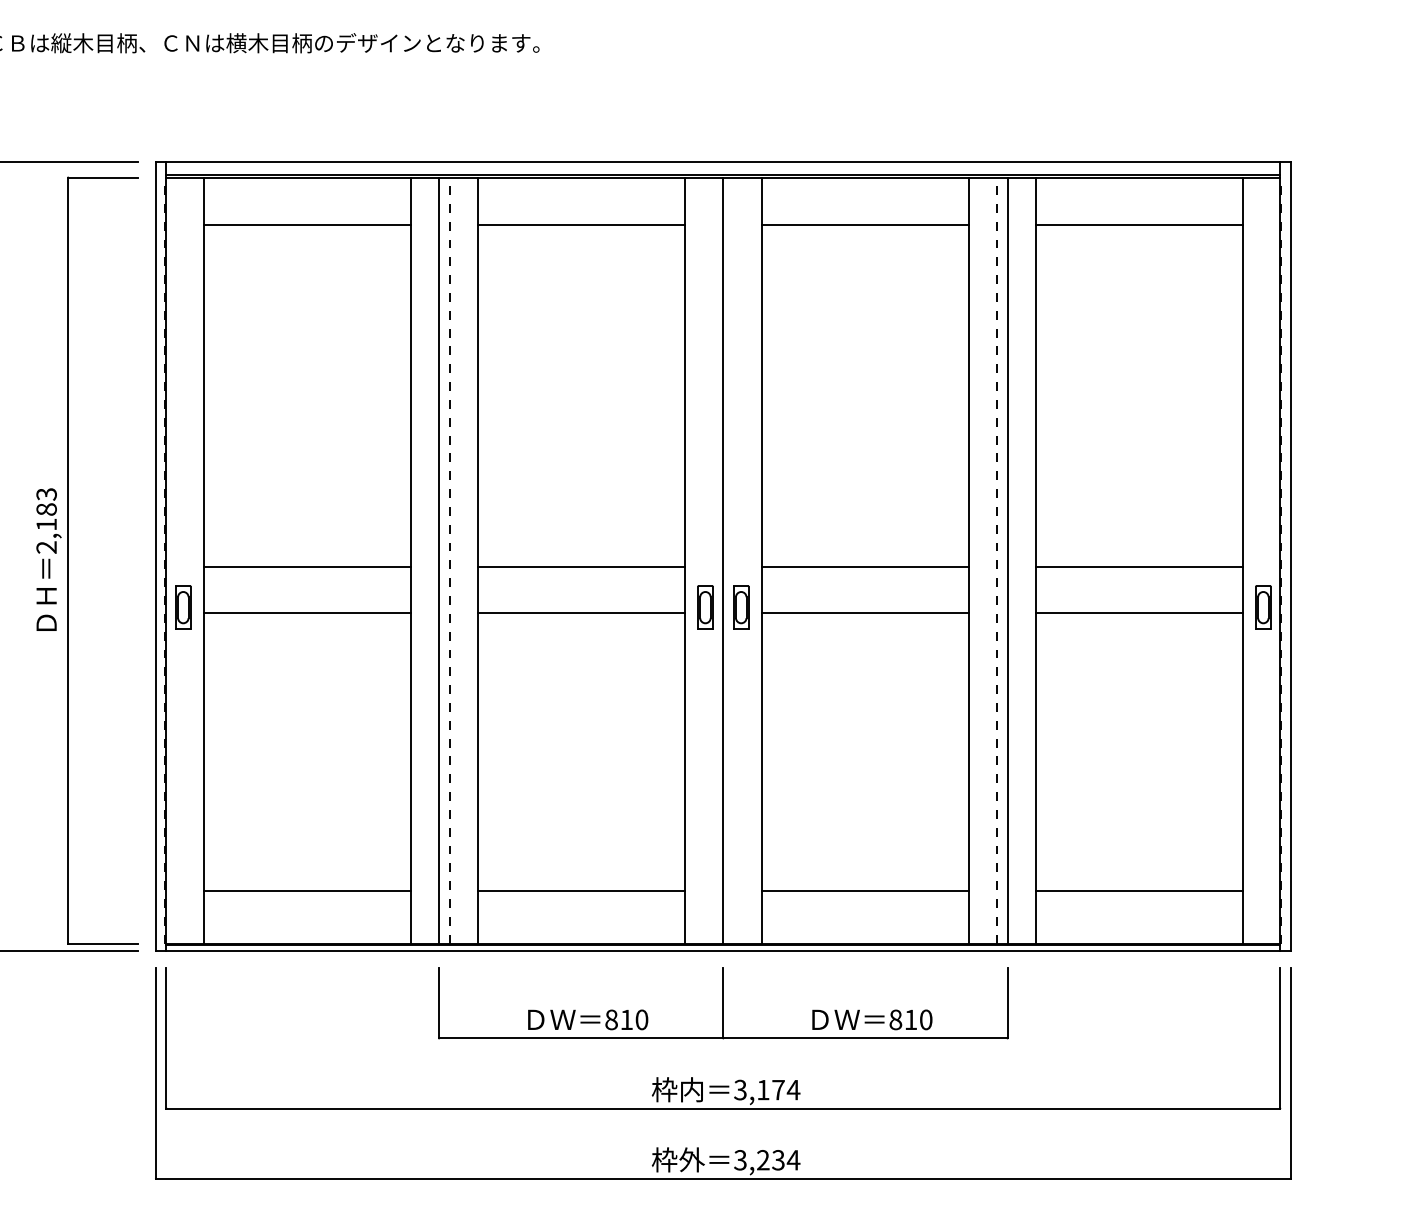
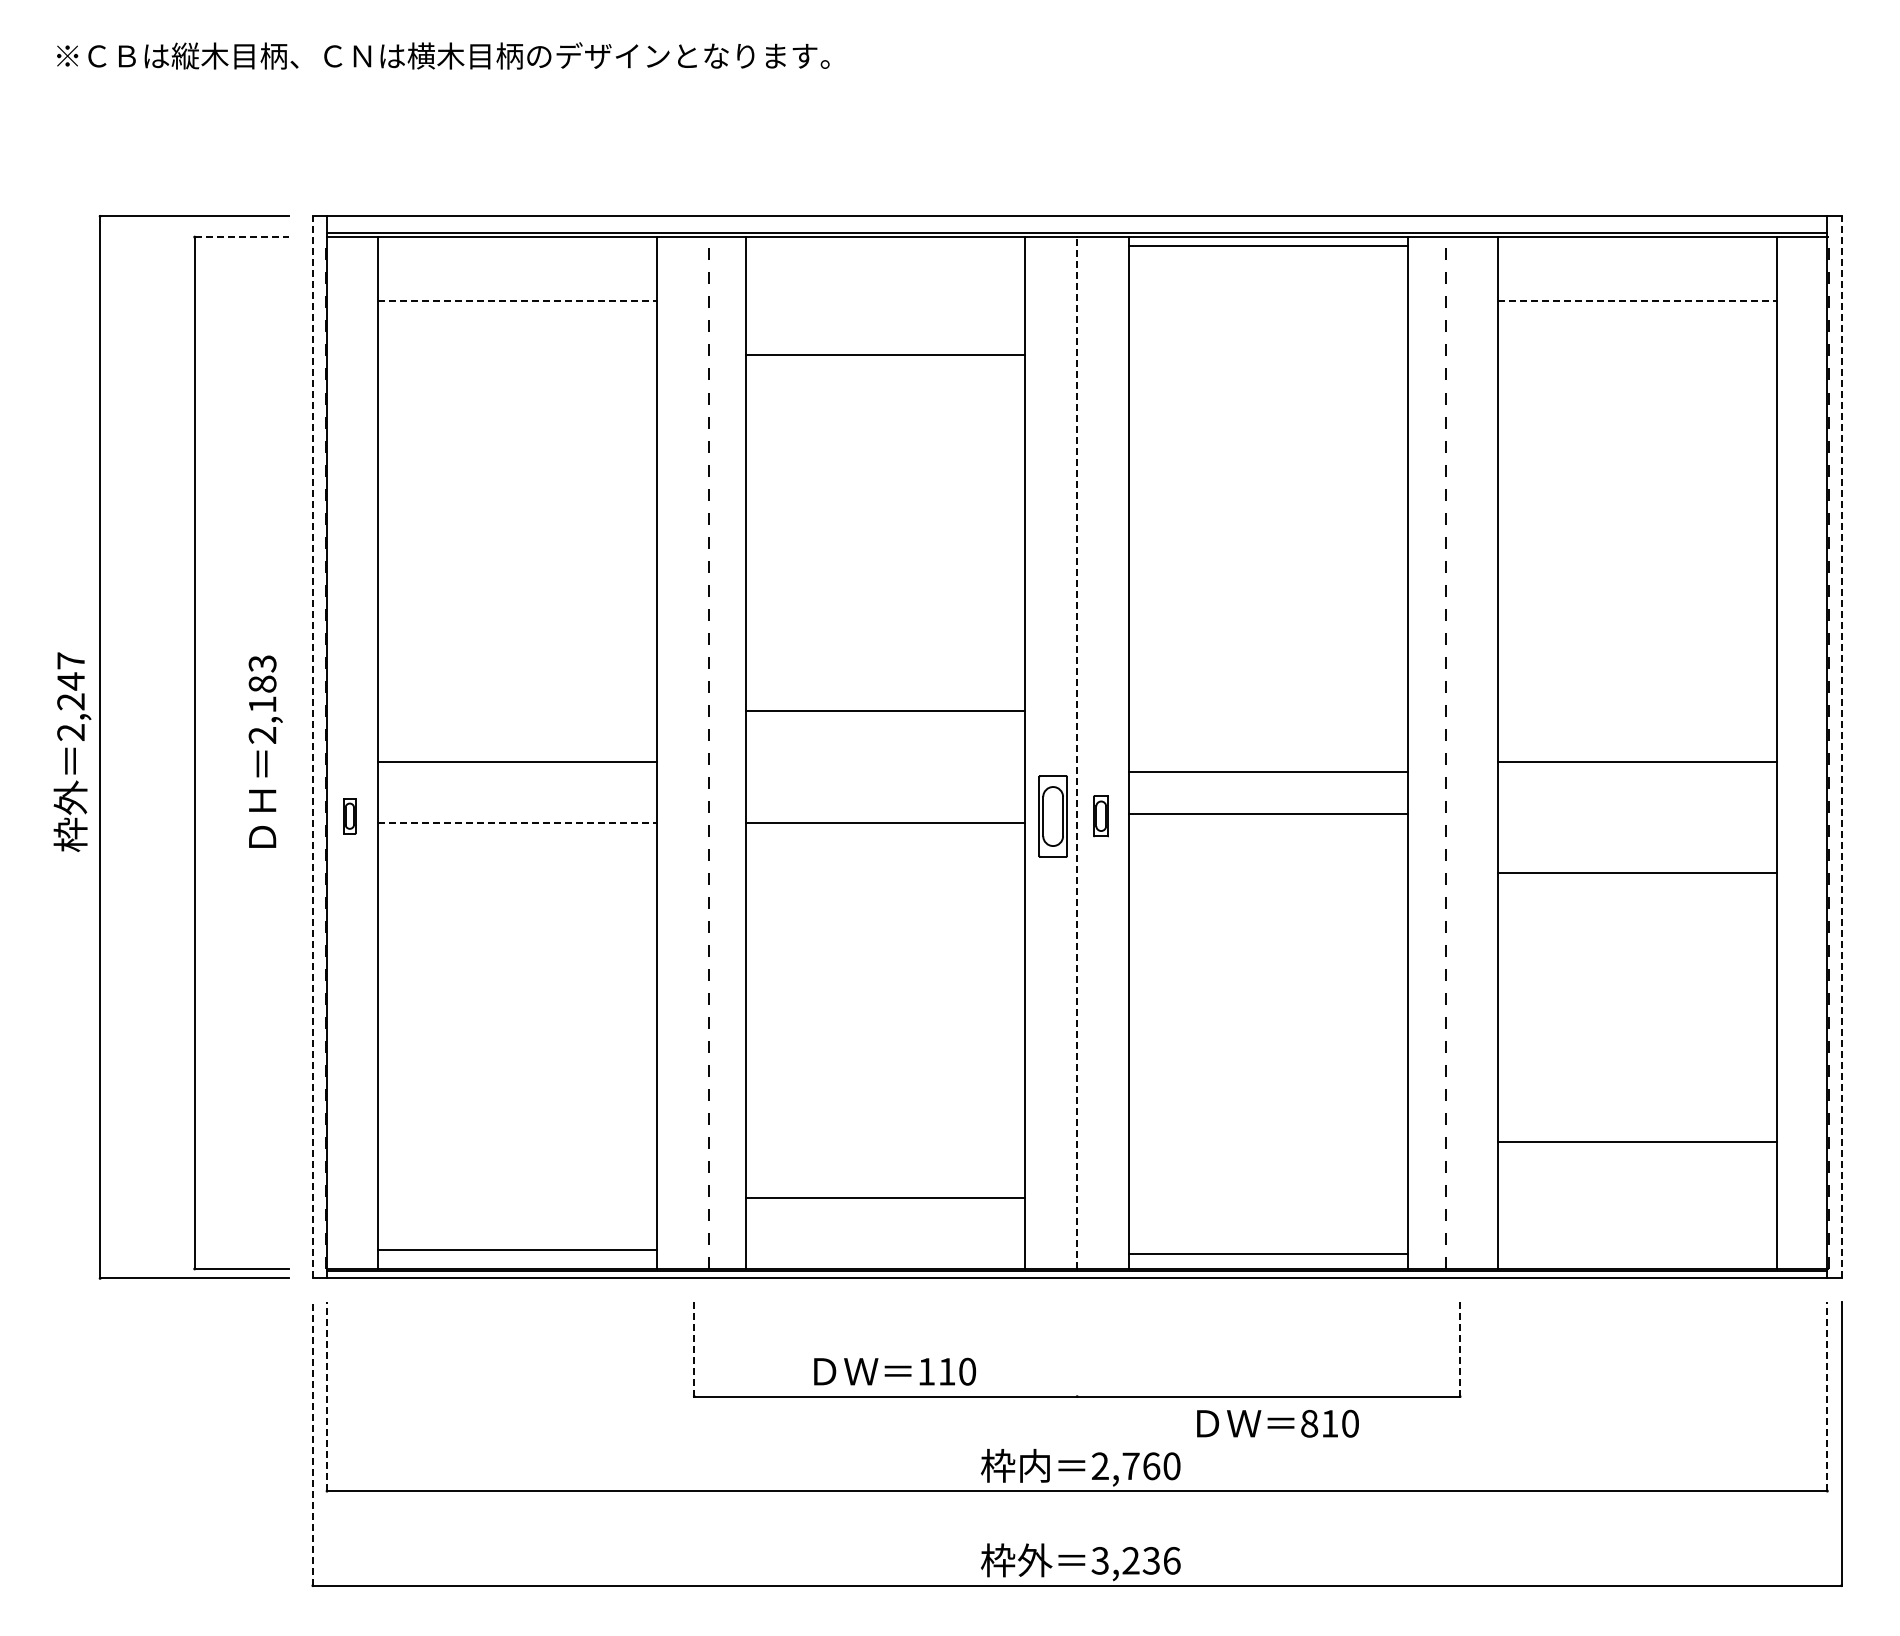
line: (103, 177) -> (242, 237), solid -> dashed
line: (307, 224) -> (517, 300), solid -> dashed
line: (581, 224) -> (885, 354), moved
line: (865, 224) -> (1268, 245), moved
line: (1139, 224) -> (1637, 300), solid -> dashed
line: (155, 555) -> (312, 746), solid -> dashed
line: (1290, 555) -> (1841, 746), solid -> dashed
text: (48, 559) -> (265, 751), moved
line: (439, 560) -> (694, 752), removed
line: (723, 560) -> (1077, 753), solid -> dashed
line: (1007, 560) -> (1460, 752), removed
line: (581, 566) -> (885, 710), moved
line: (865, 566) -> (1268, 813), moved
part: (183, 606) -> (349, 815), size x0.6
part: (704, 606) -> (1052, 815), size x1.4
part: (740, 606) -> (1100, 815), size x0.7
part: (1263, 606) -> (1804, 815), removed
line: (307, 612) -> (517, 823), solid -> dashed
line: (865, 612) -> (1268, 772), moved
line: (1138, 612) -> (1636, 873), moved
line: (307, 891) -> (516, 1250), moved
line: (865, 891) -> (1268, 1254), moved
line: (1138, 891) -> (1636, 1142), moved
line: (439, 1002) -> (694, 1348), solid -> dashed
line: (1007, 1002) -> (1460, 1348), solid -> dashed
line: (723, 1003) -> (1077, 1349), removed
text: (611, 1019) -> (926, 1371), 810 -> 110
text: (872, 1019) -> (1277, 1423), moved
line: (166, 1038) -> (327, 1396), solid -> dashed
line: (1280, 1038) -> (1827, 1396), solid -> dashed
line: (155, 1073) -> (312, 1443), solid -> dashed
text: (767, 1090) -> (1136, 1466), 3,174 -> 2,760
text: (793, 1160) -> (1171, 1560), 3,234 -> 3,236

